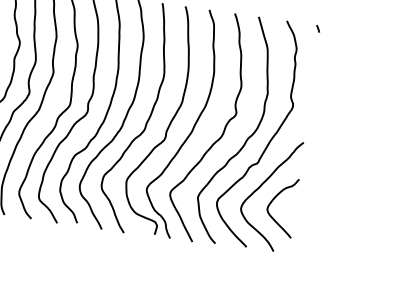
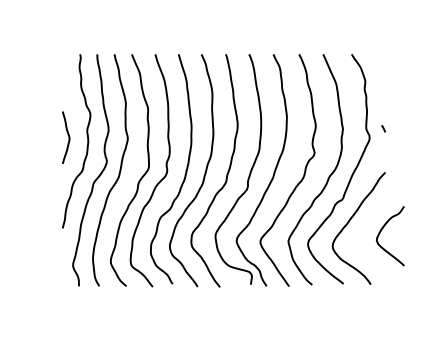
curve: (318, 28) -> (383, 128), moved
curve: (274, 200) -> (382, 230), moved

